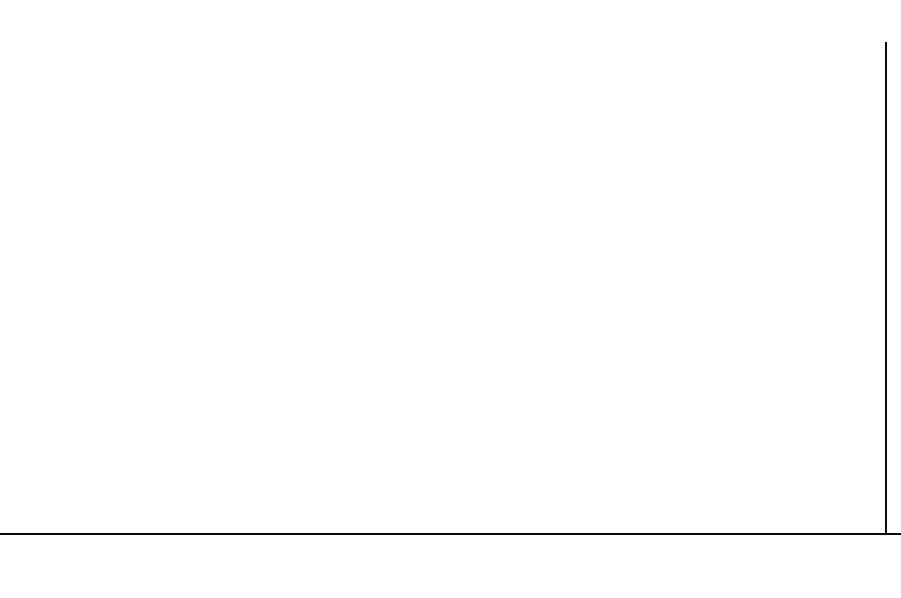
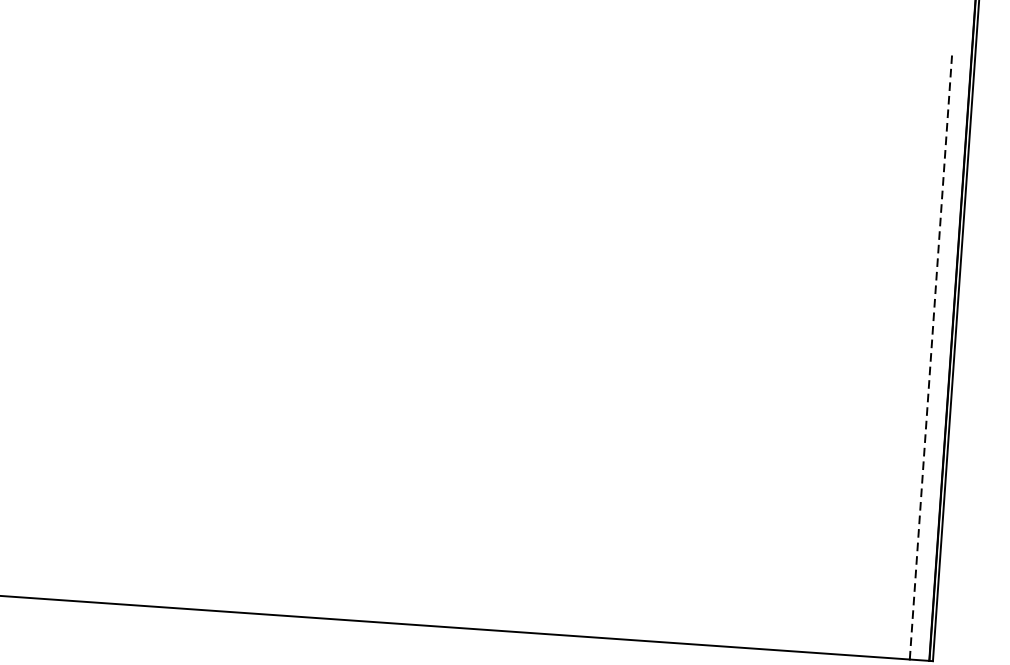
line: (886, 288) -> (931, 357), solid -> dashed

